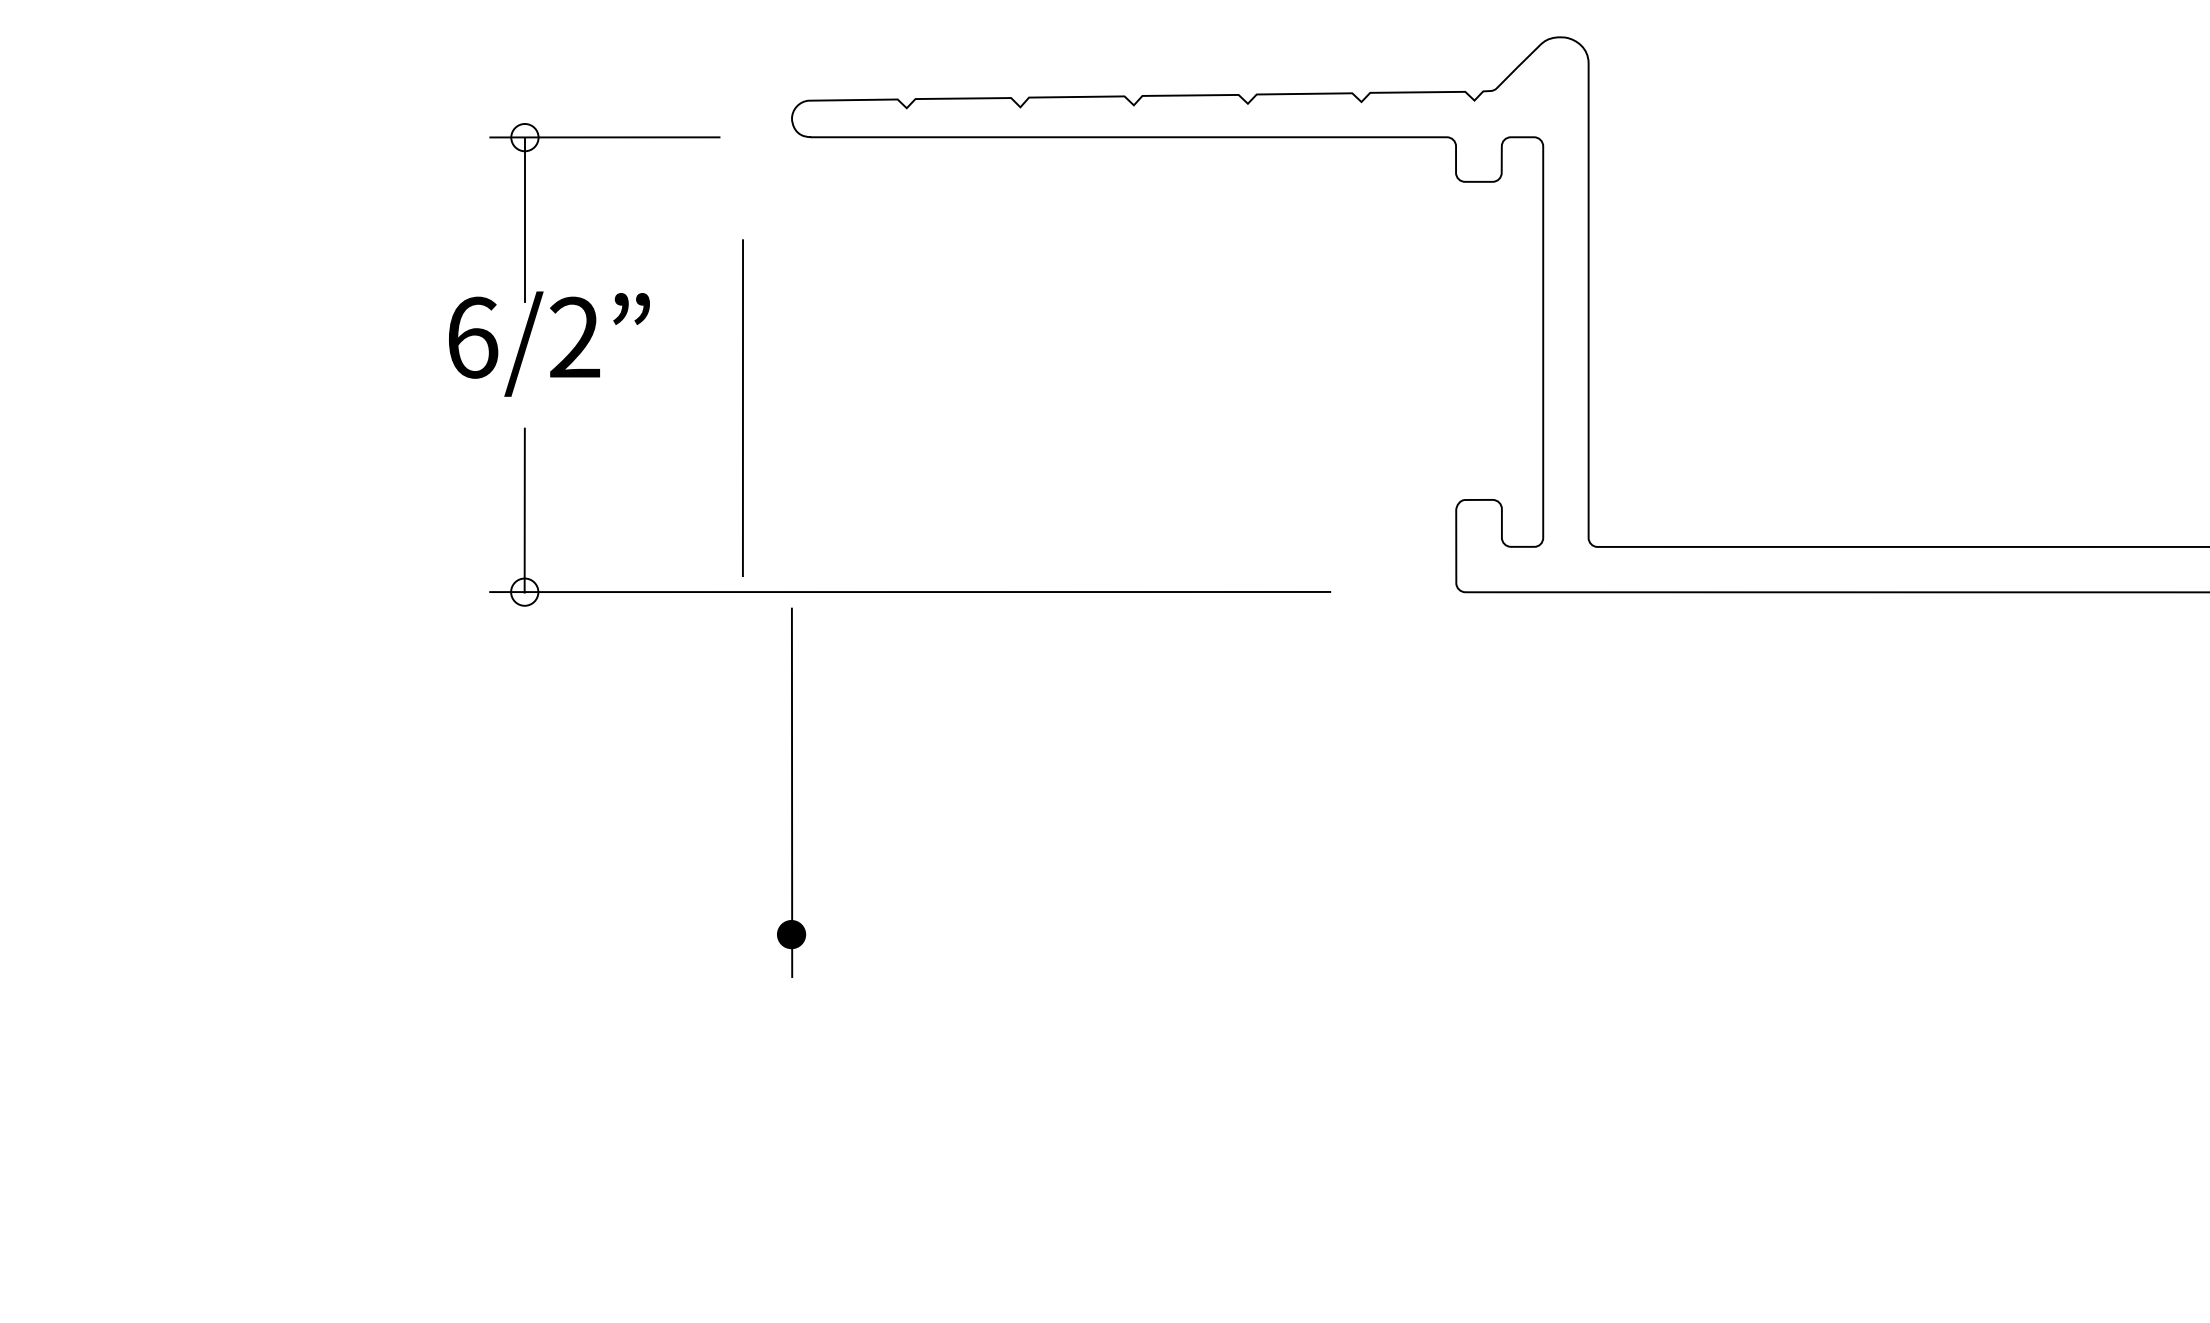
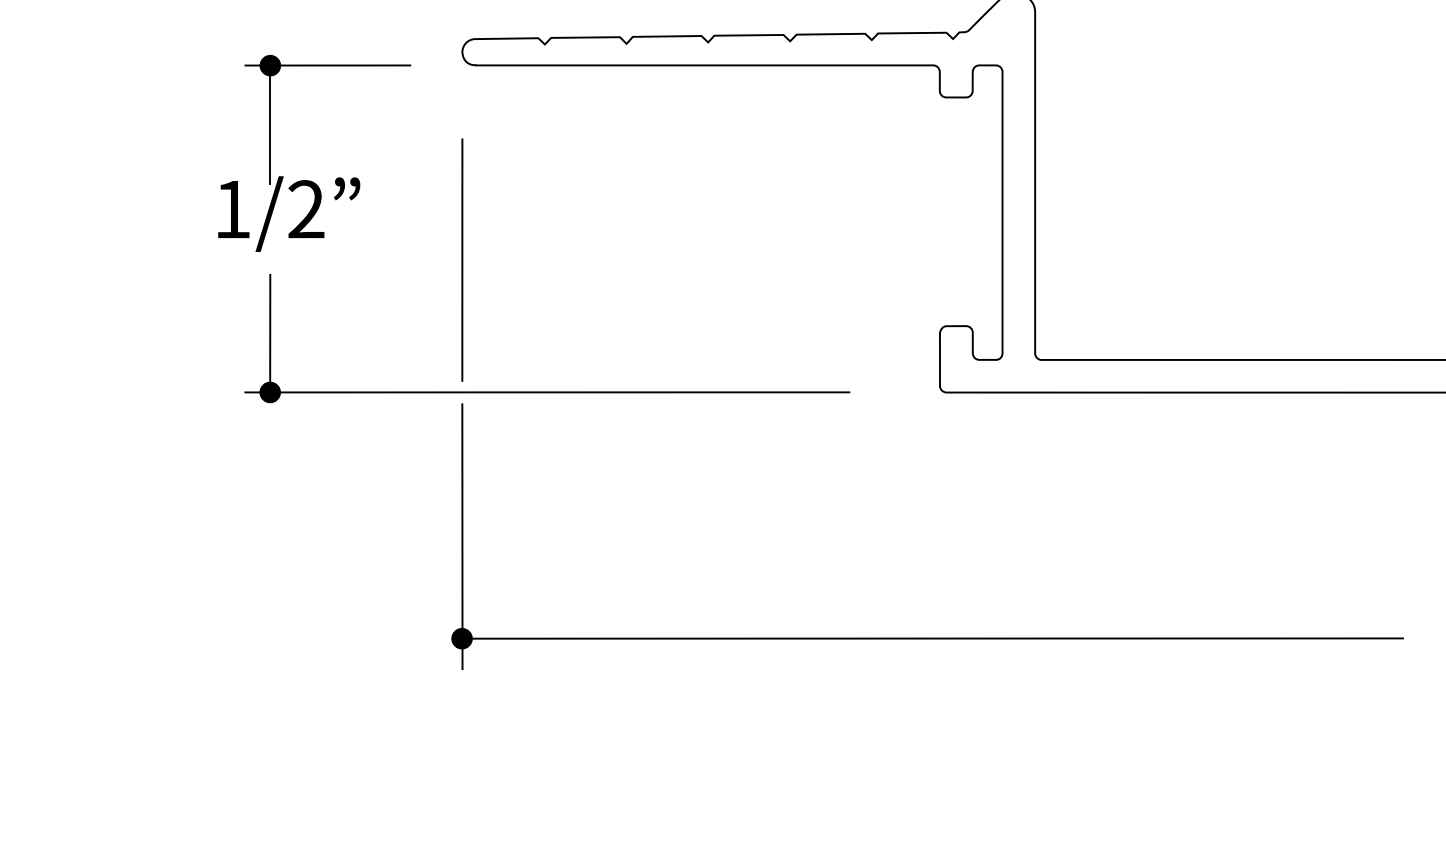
fill: (524, 137) -> (270, 65), added
text: (473, 337) -> (233, 209), 6/2 -> 1/2
line: (742, 407) -> (462, 259), moved
fill: (524, 591) -> (270, 391), added
line: (1443, 934) -> (930, 638), added

